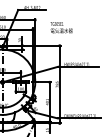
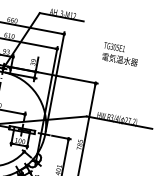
text: (61, 27) -> (120, 54), moved

